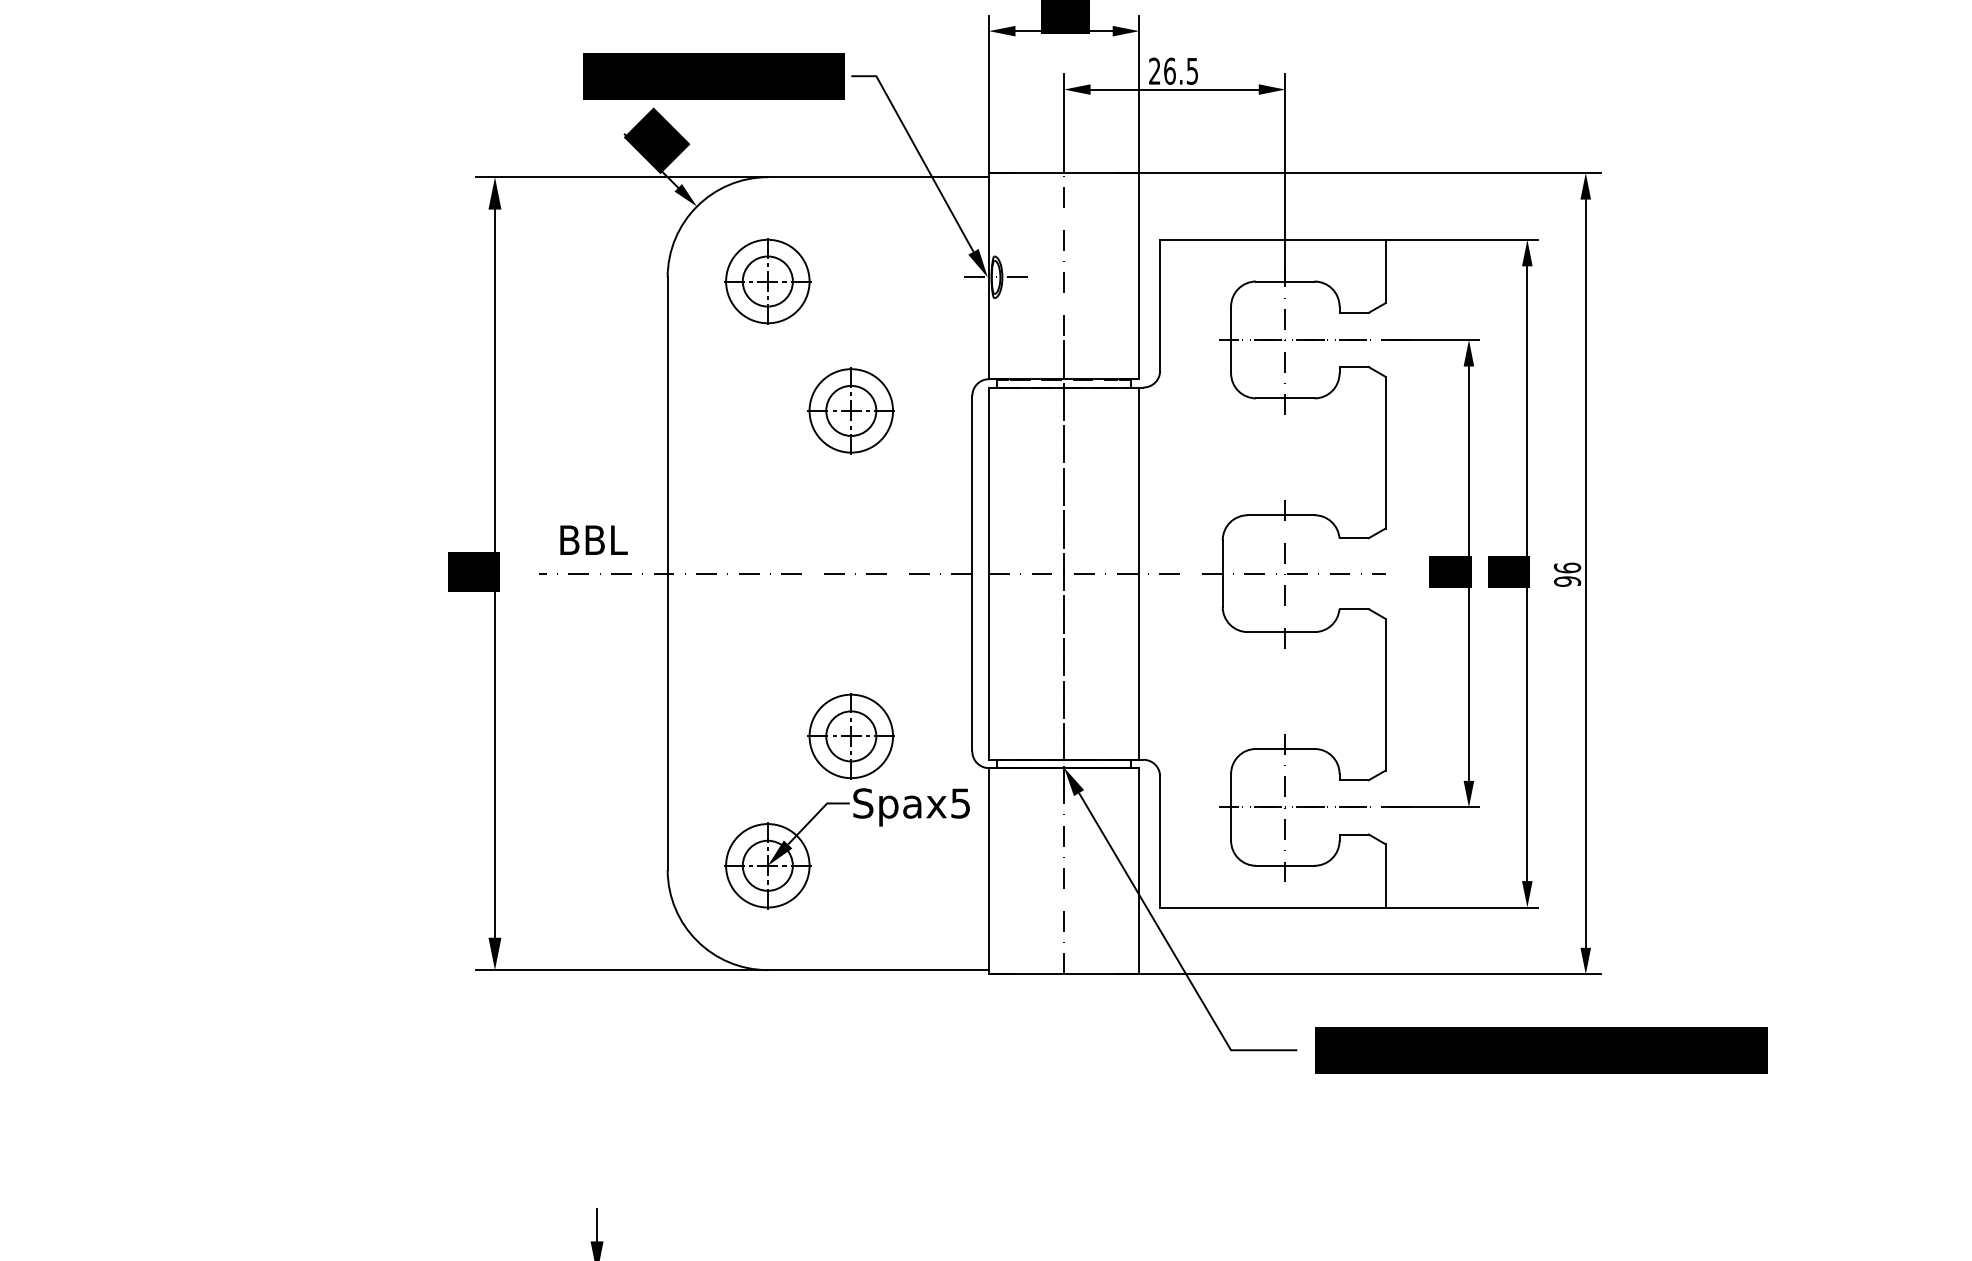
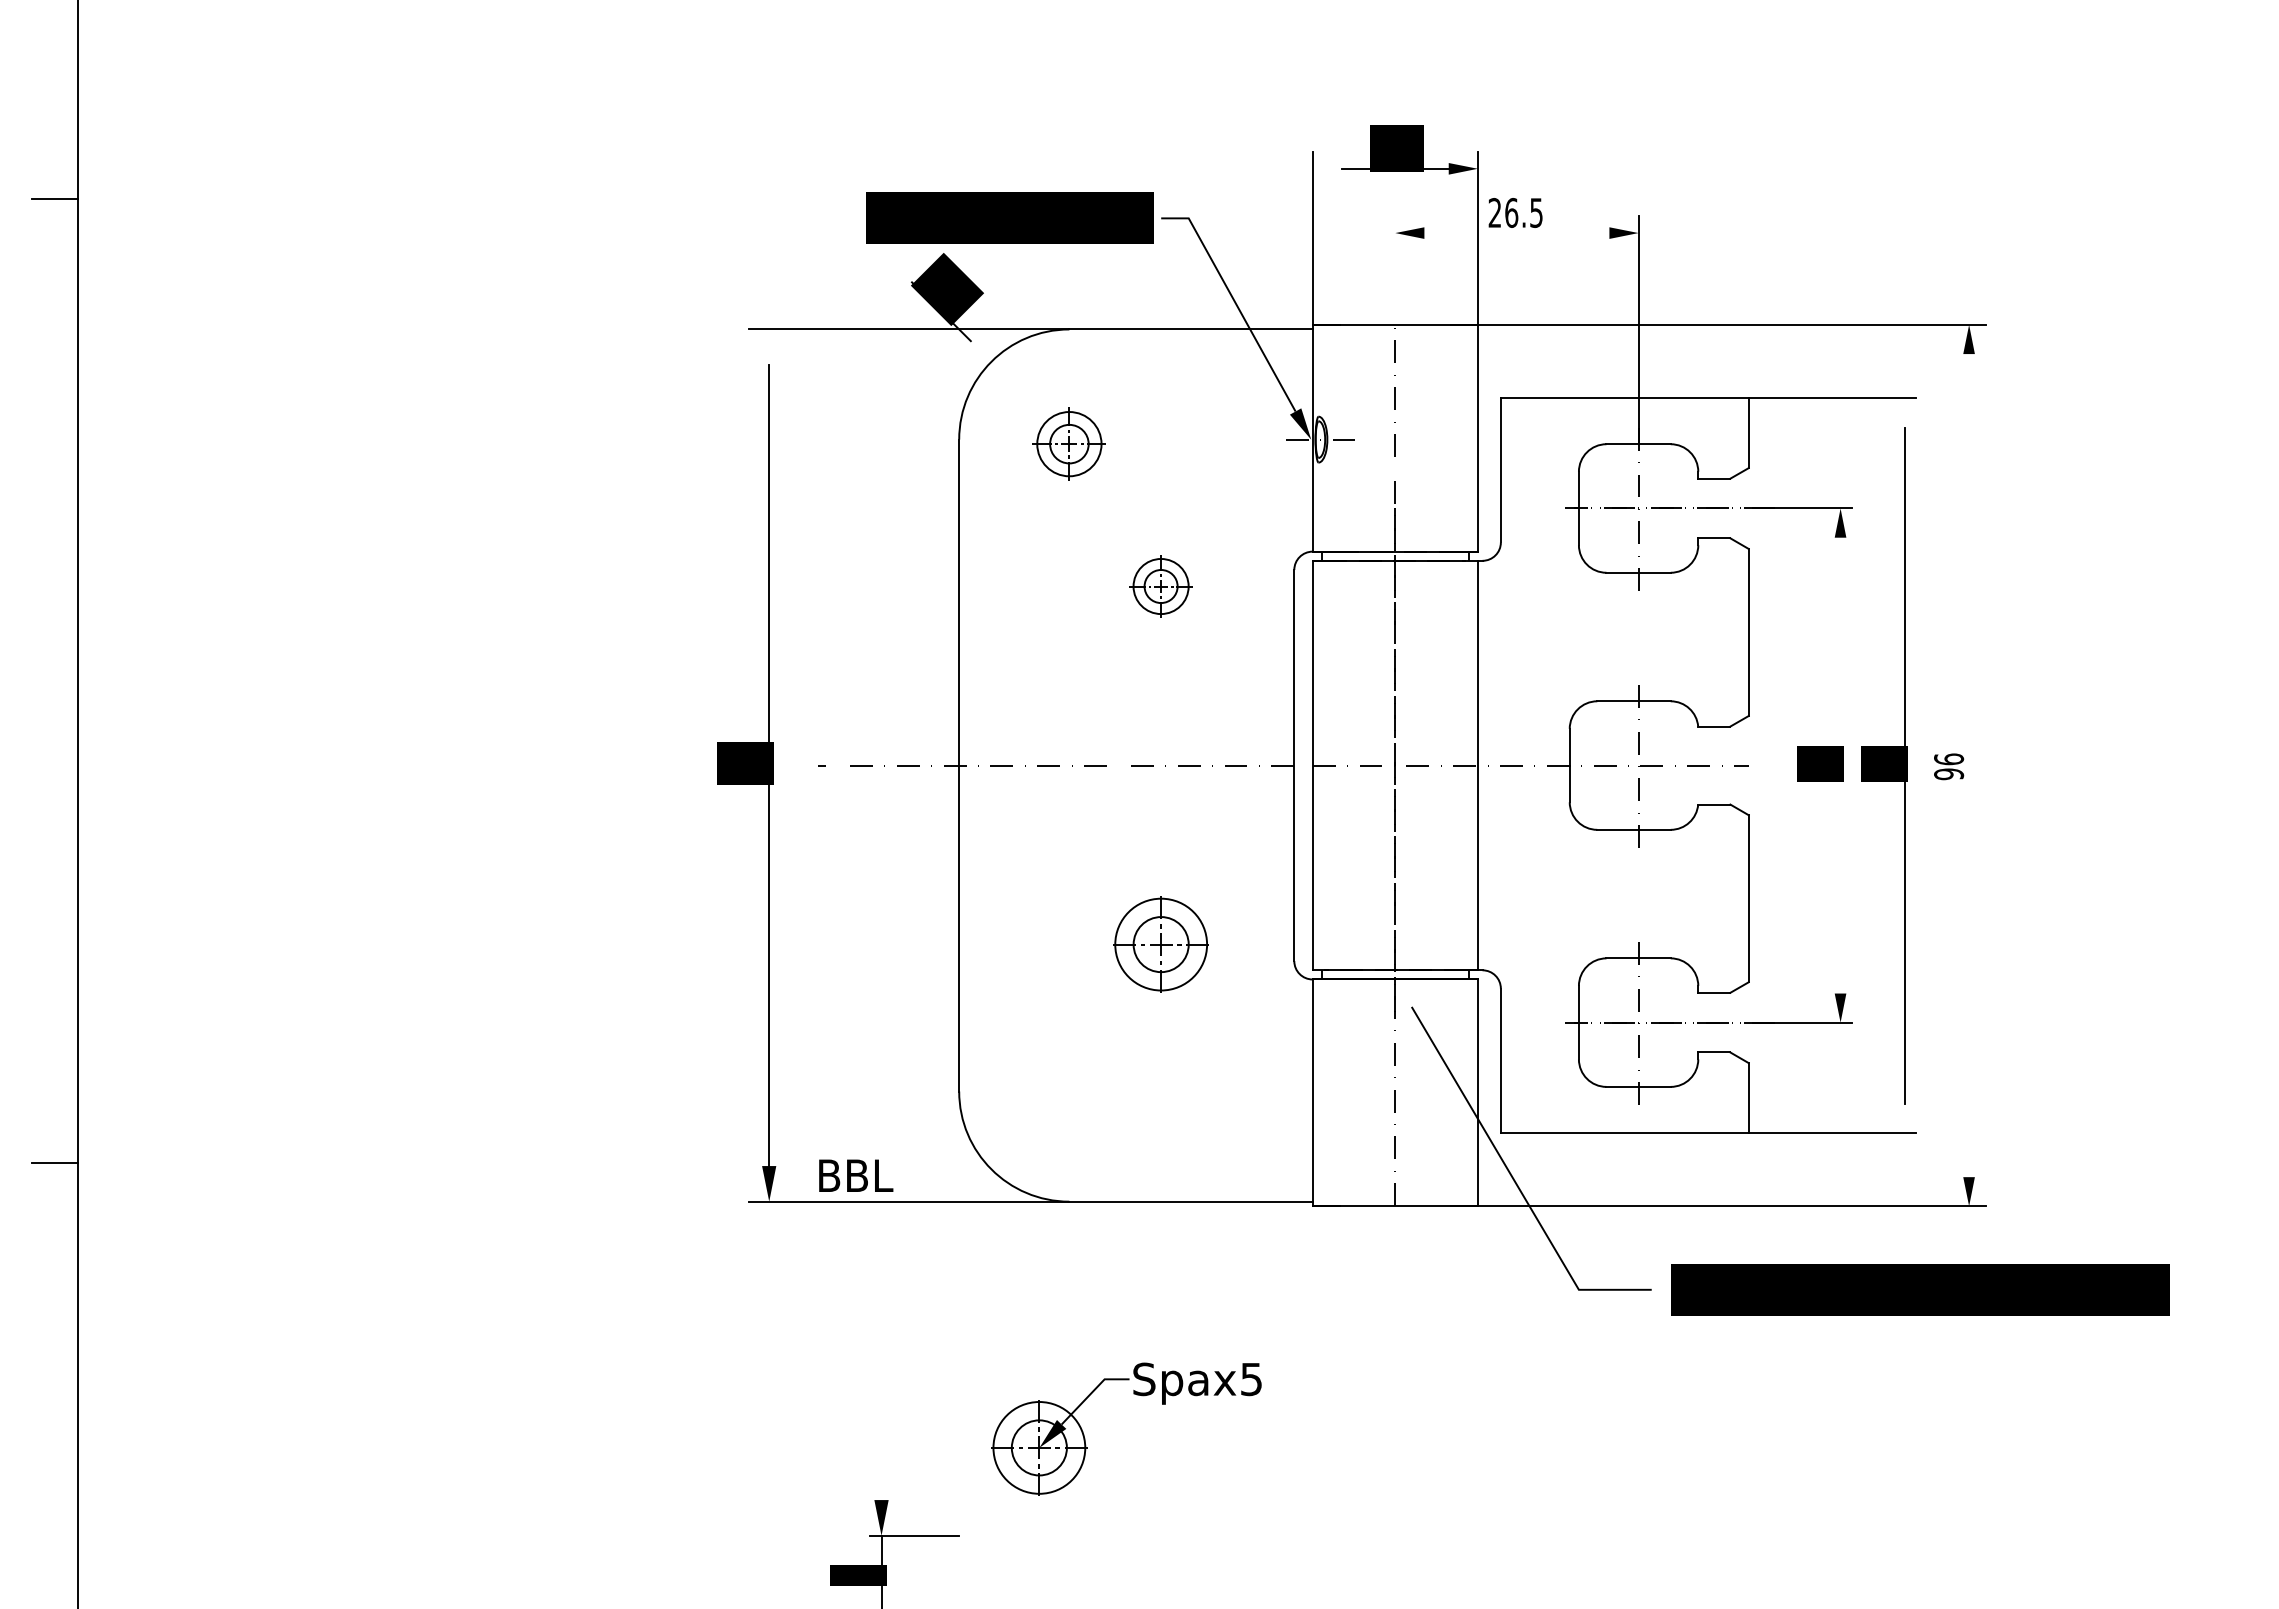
fill: (1001, 30) -> (1326, 168), removed
line: (1174, 89) -> (1516, 233), removed
line: (1064, 123) -> (1395, 270), removed
fill: (495, 193) -> (769, 347), removed
fill: (685, 195) -> (978, 349), removed
fill: (1527, 252) -> (1904, 412), removed
part: (767, 280) -> (1069, 443), size x0.7
part: (850, 410) -> (1160, 586), size x0.6
text: (594, 539) -> (856, 1175), moved
line: (1468, 573) -> (1840, 765), removed
line: (1586, 573) -> (1969, 765), removed
fill: (1074, 781) -> (1406, 994), removed
part: (856, 818) -> (1136, 1395), moved
fill: (1527, 893) -> (1904, 1117), removed
line: (597, 1225) -> (881, 1482), removed

